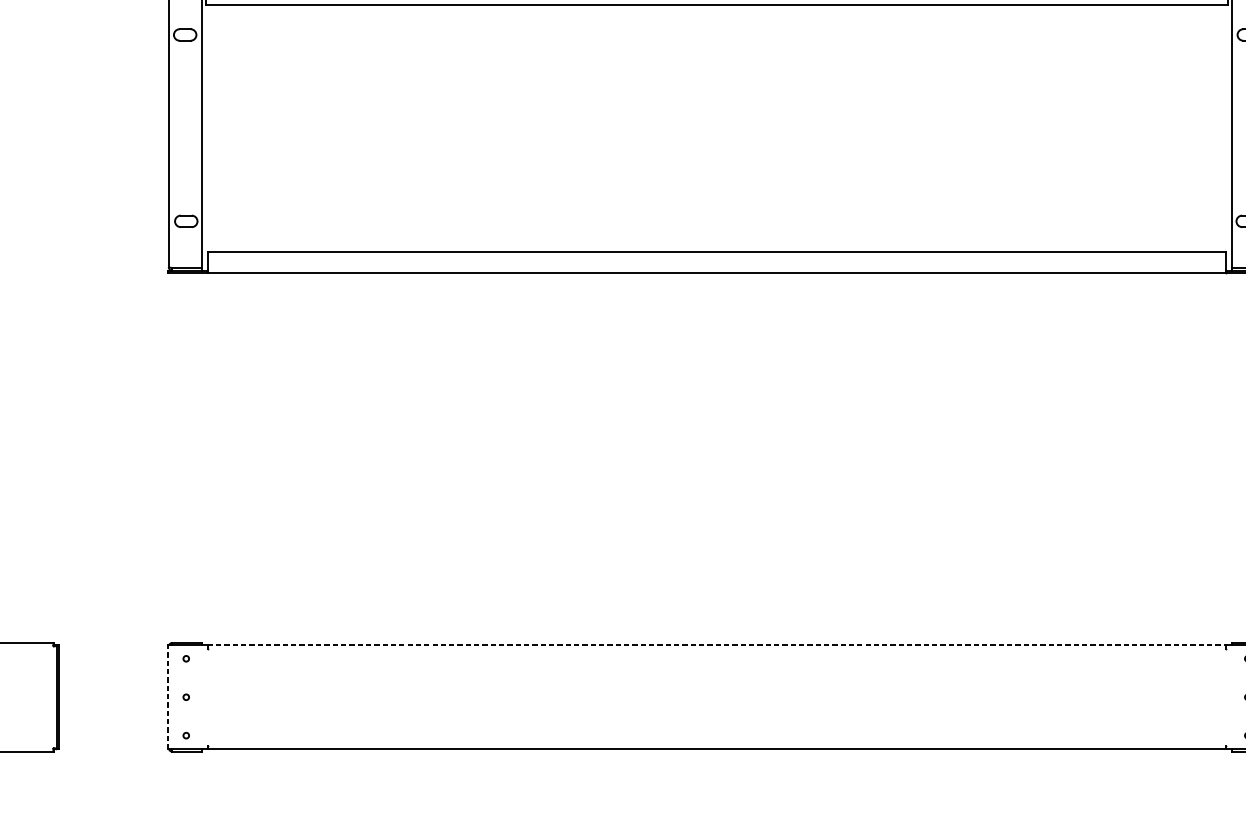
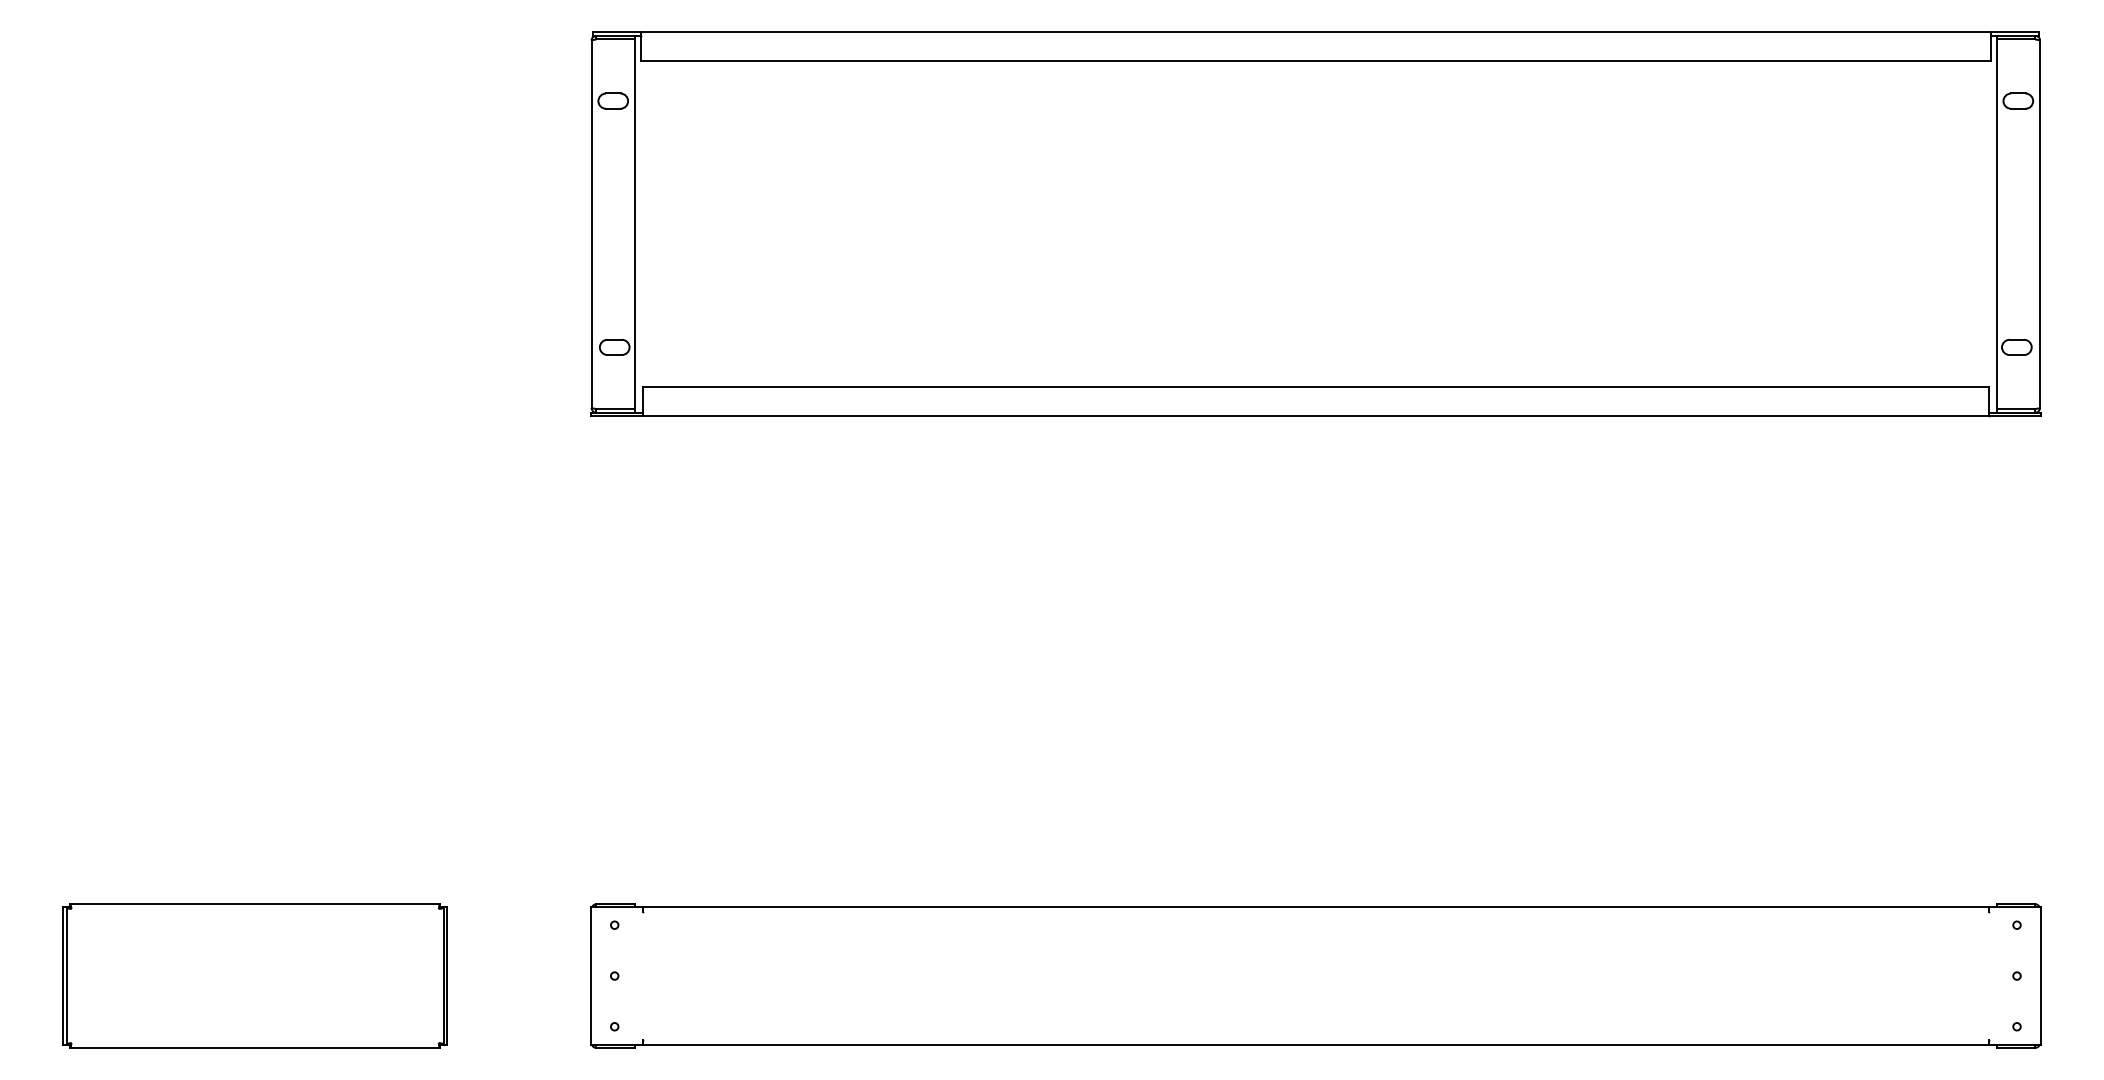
line: (716, 645) -> (1315, 907), dashed -> solid
line: (167, 697) -> (590, 976), dashed -> solid

